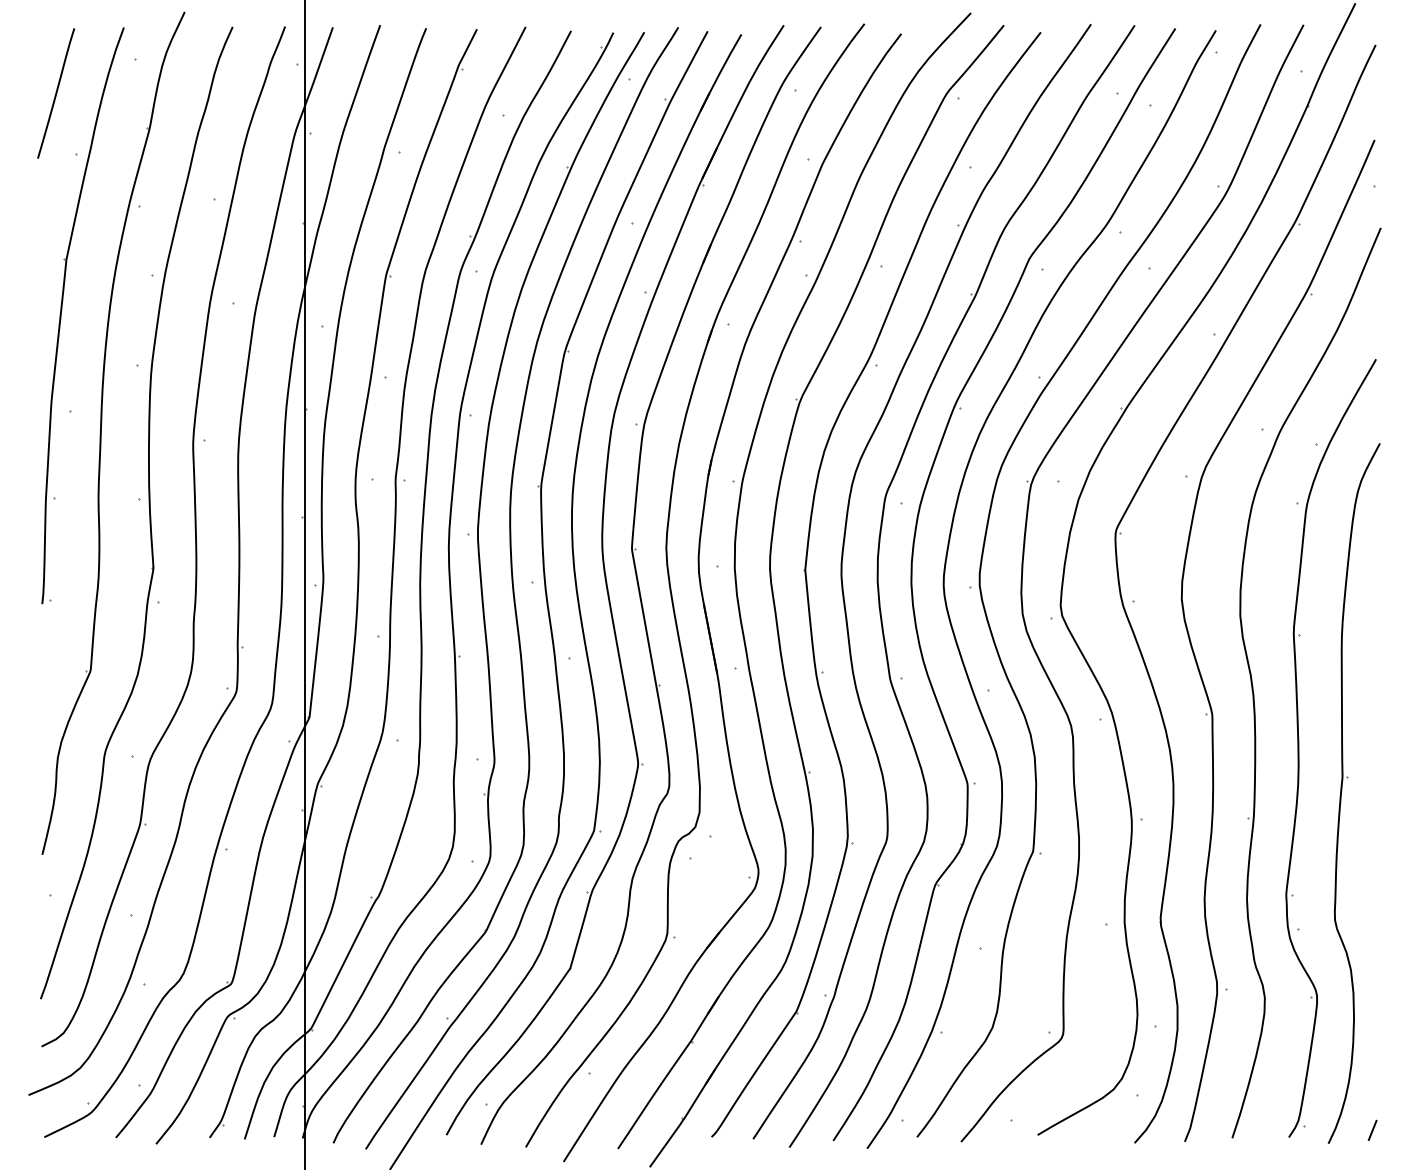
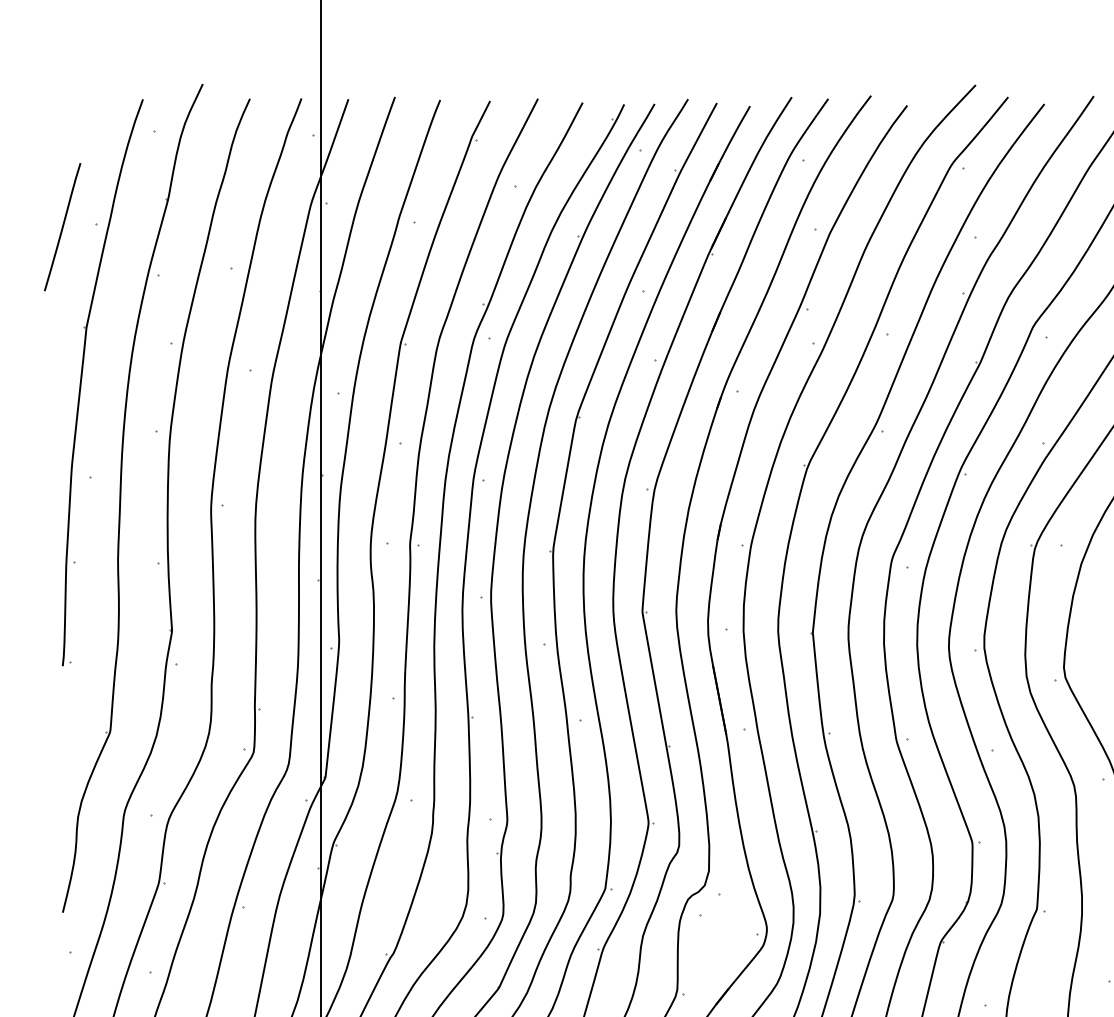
line: (55, 93) -> (61, 227), moved

